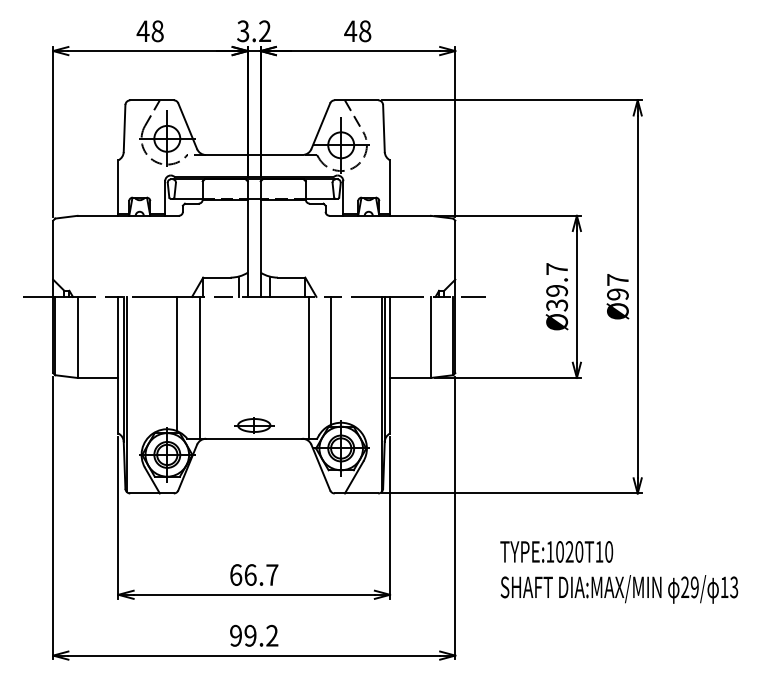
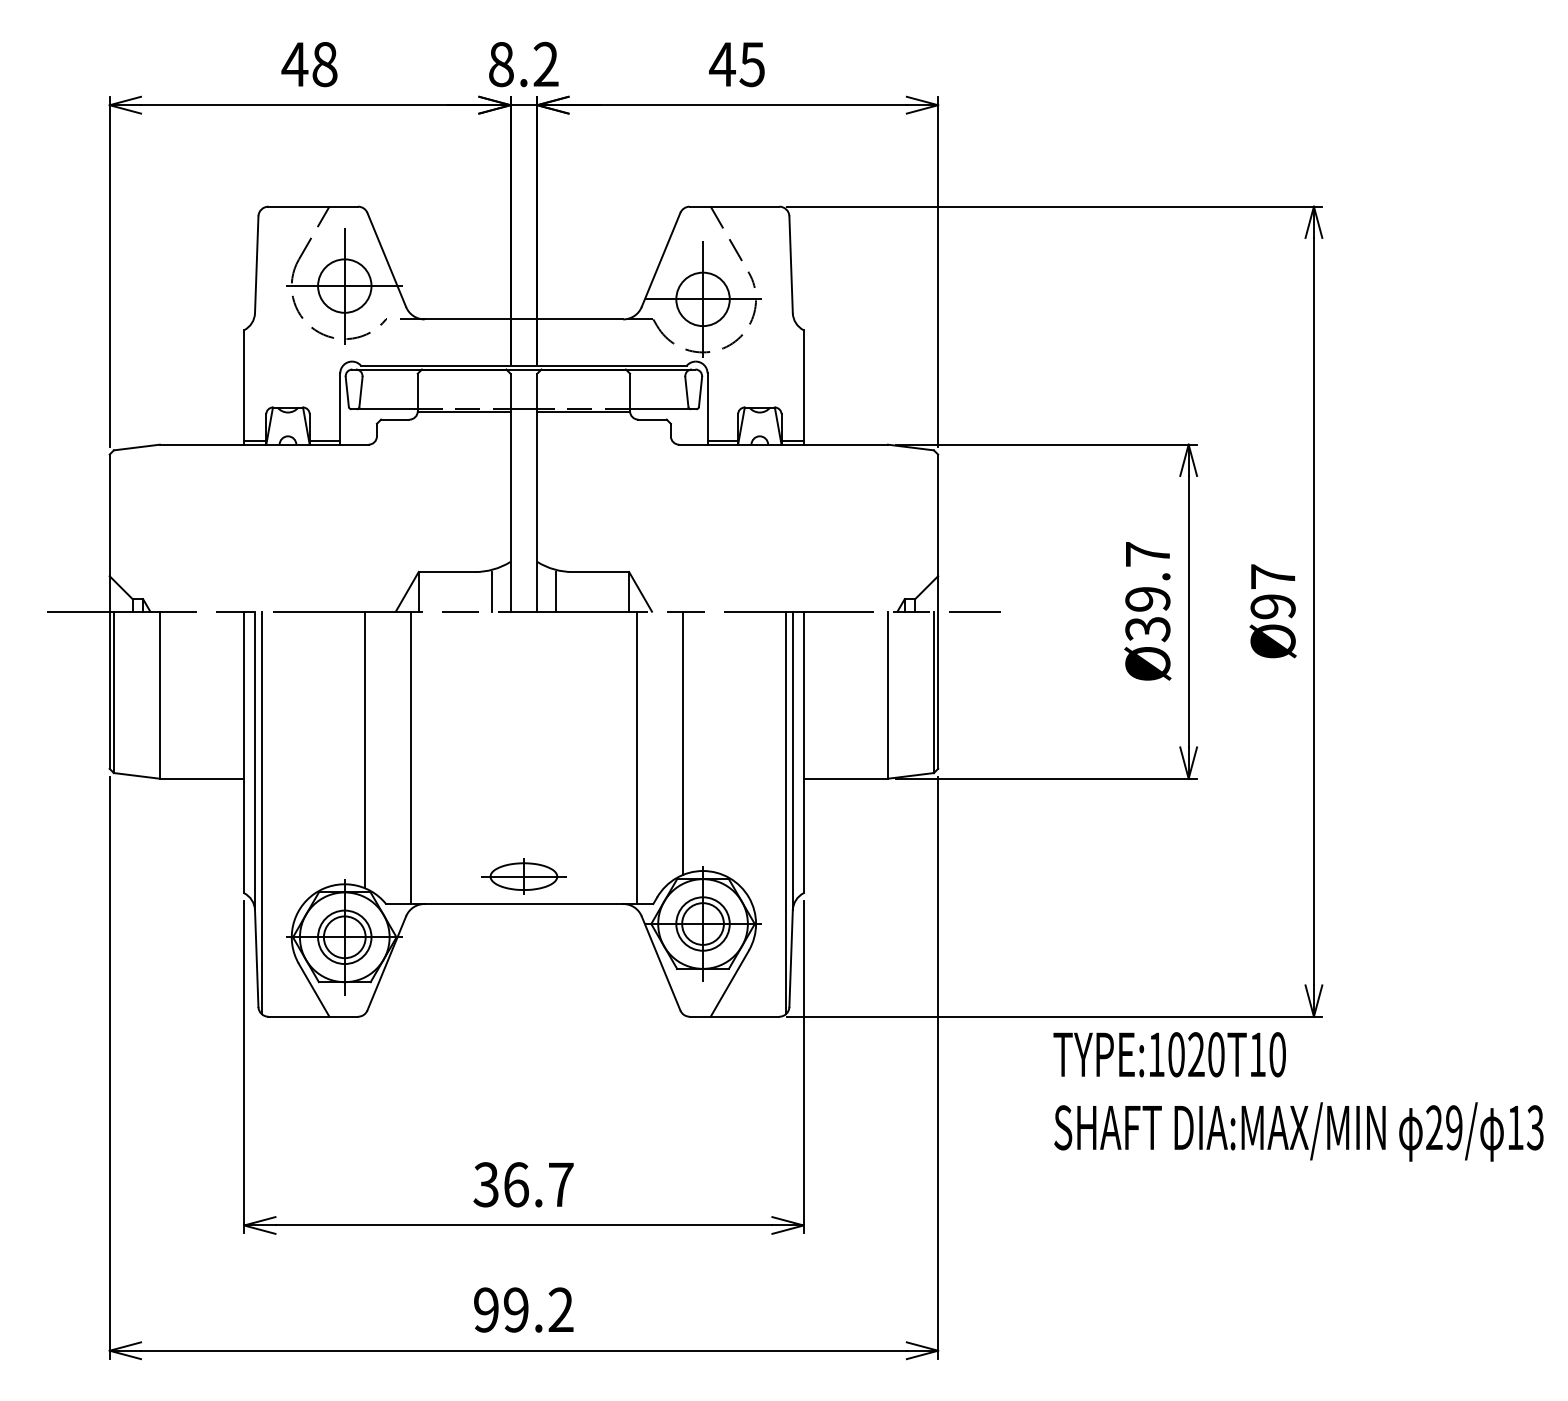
text: (243, 31) -> (501, 64), 3.2 -> 8.2
text: (365, 31) -> (753, 64), 48 -> 45
text: (619, 572) -> (1299, 1097), moved
text: (235, 574) -> (485, 1183), 66.7 -> 36.7

